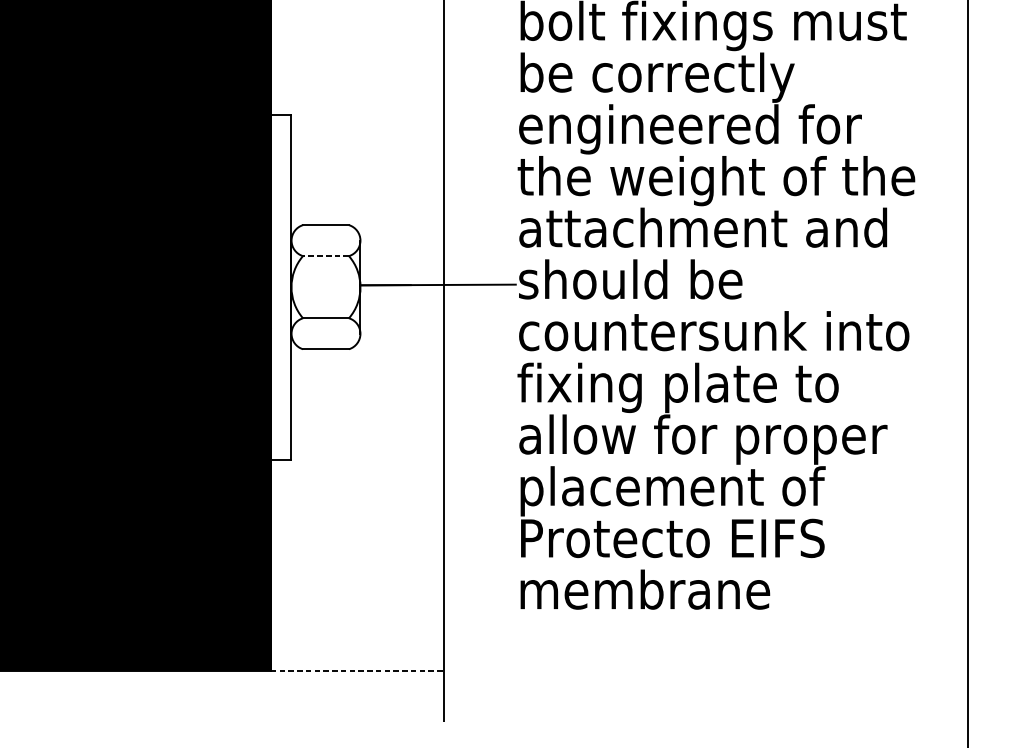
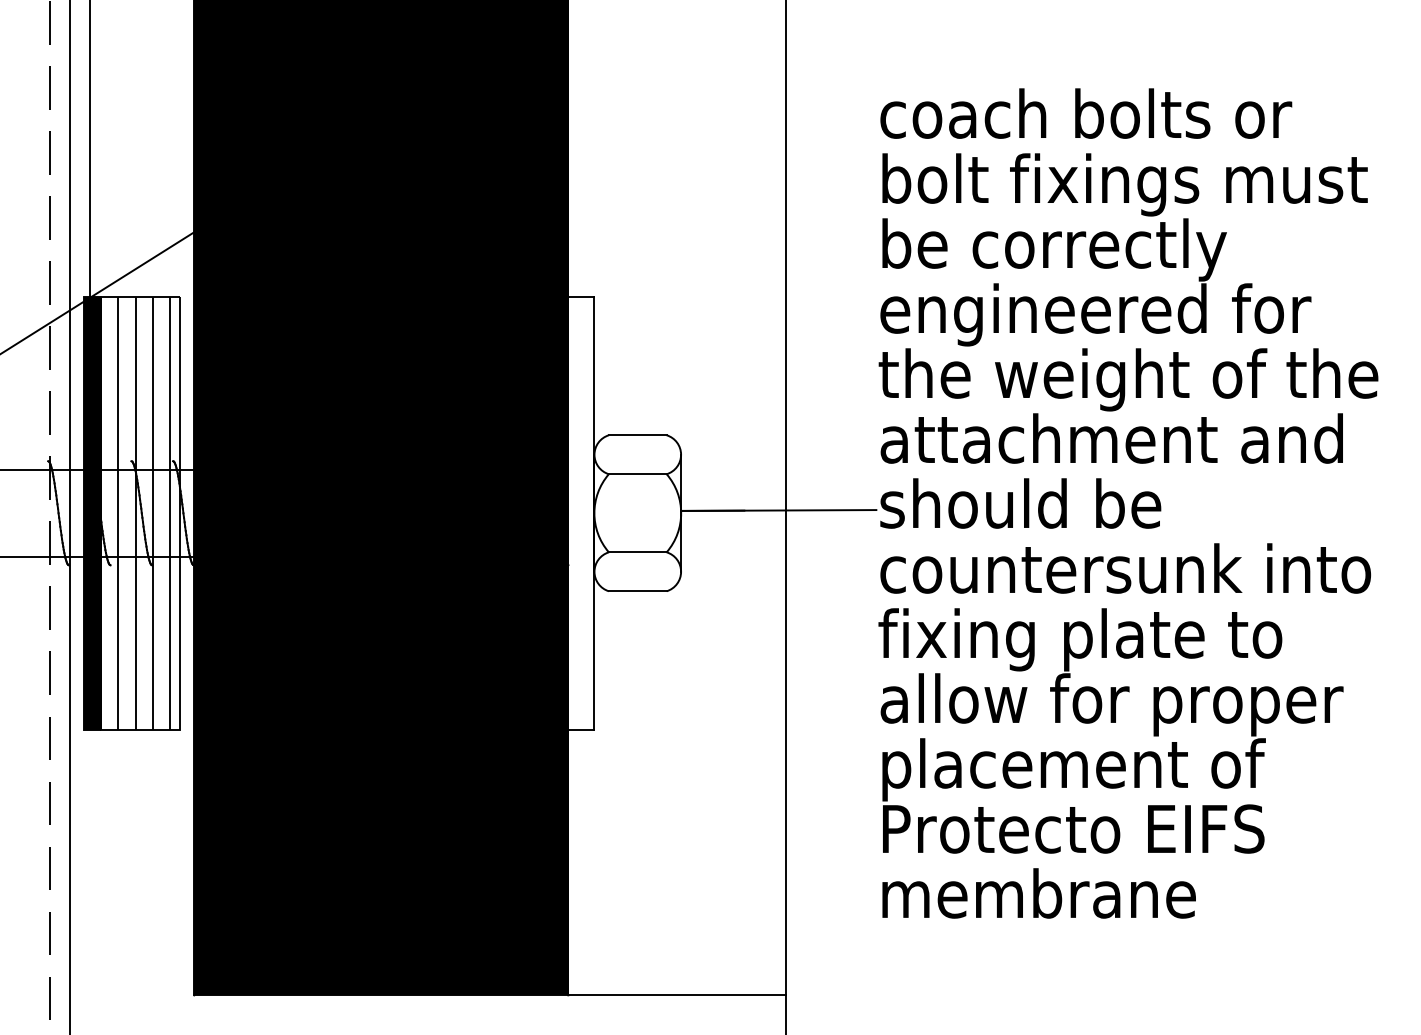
line: (325, 256) -> (637, 474), dashed -> solid
line: (357, 670) -> (677, 995), dashed -> solid

